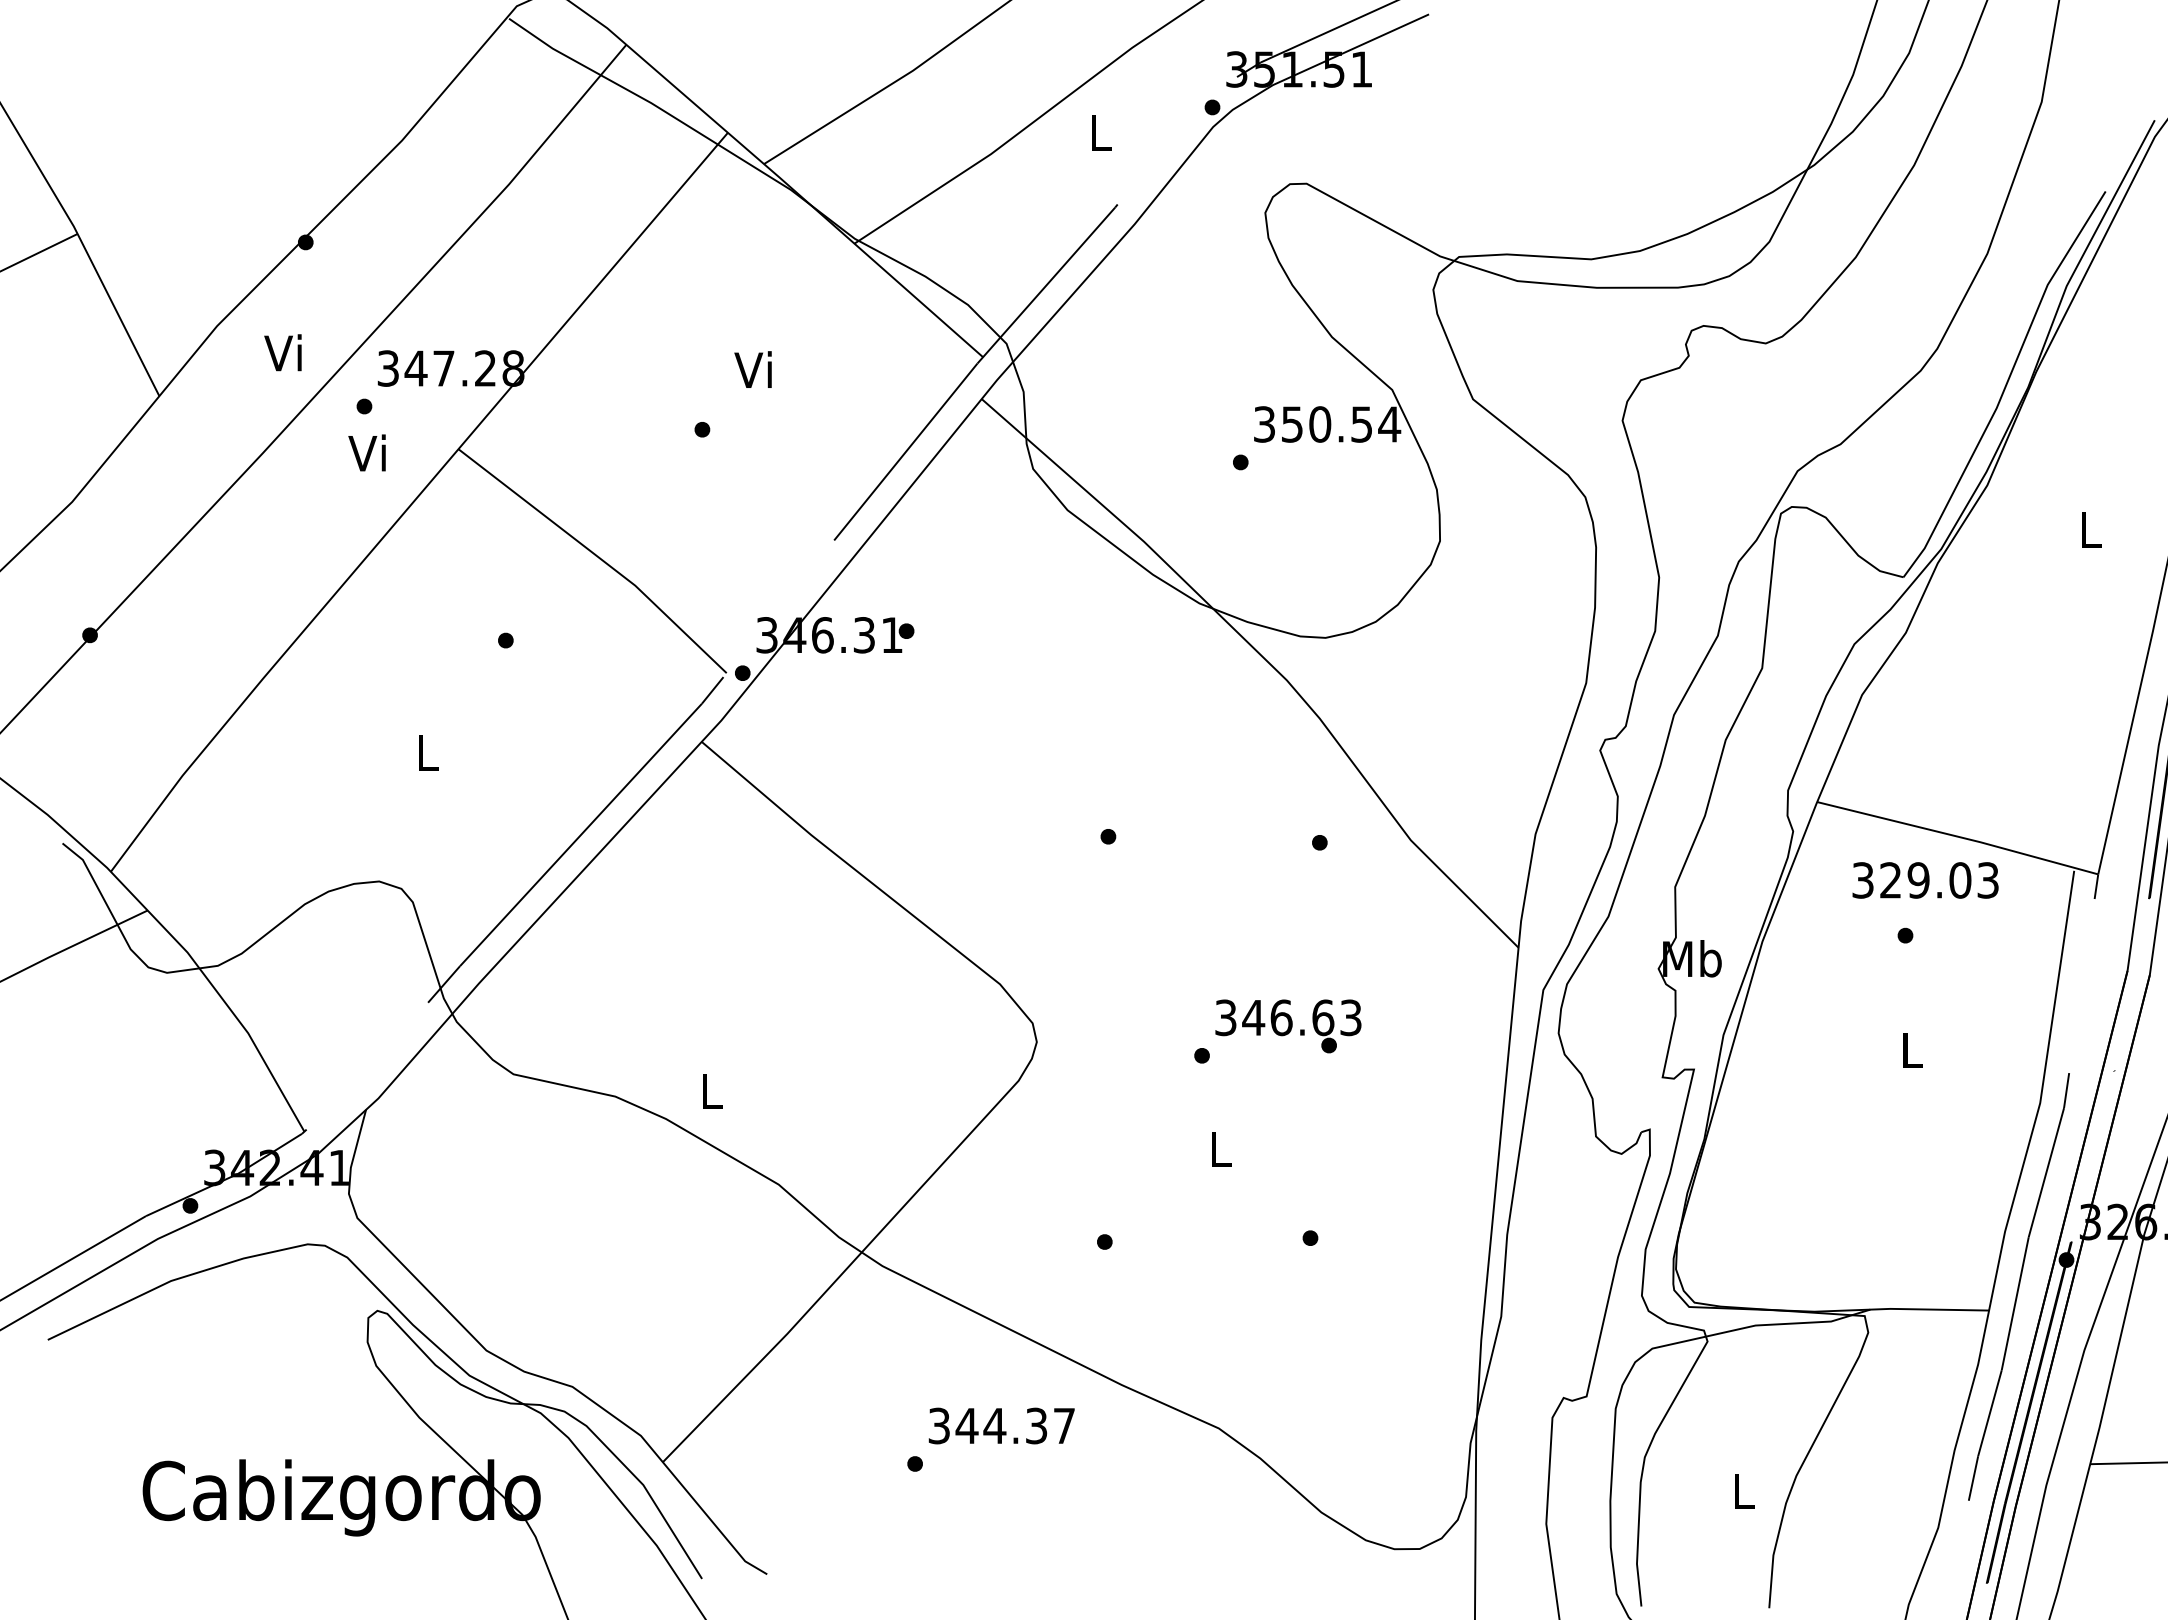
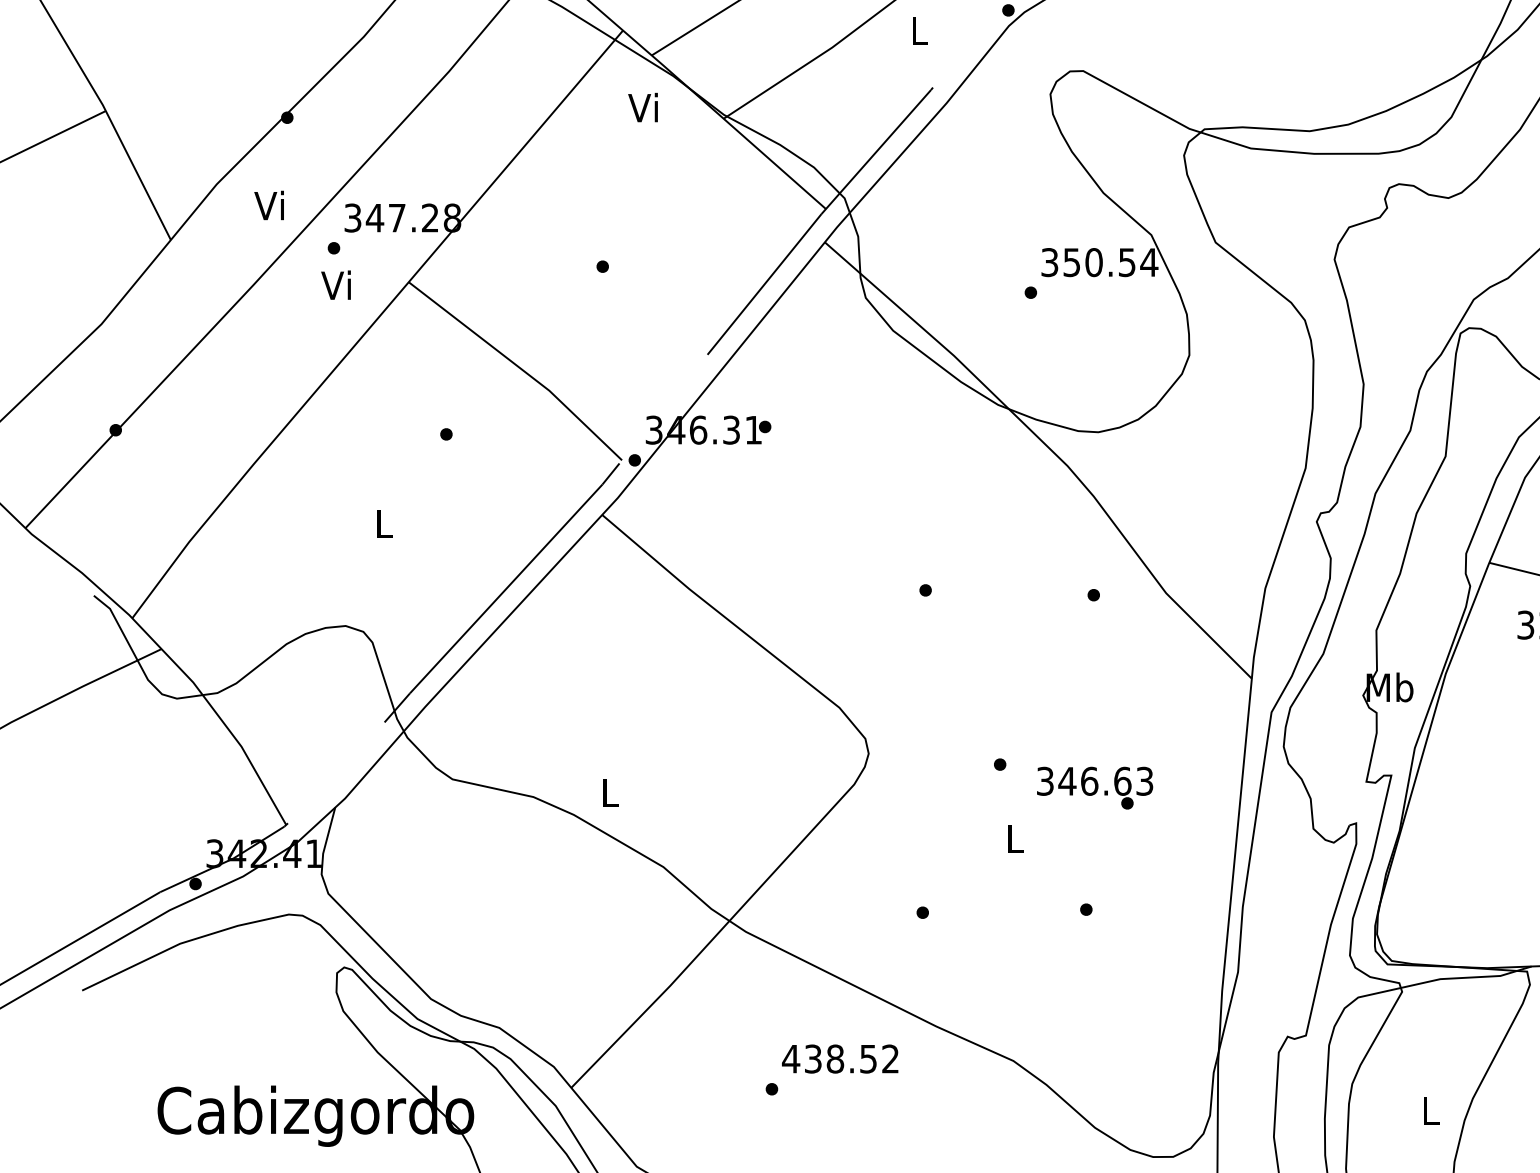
text: (752, 369) -> (642, 107), moved
text: (1288, 1026) -> (1095, 788), moved
text: (1000, 1425) -> (839, 1058), 344.37 -> 438.52

